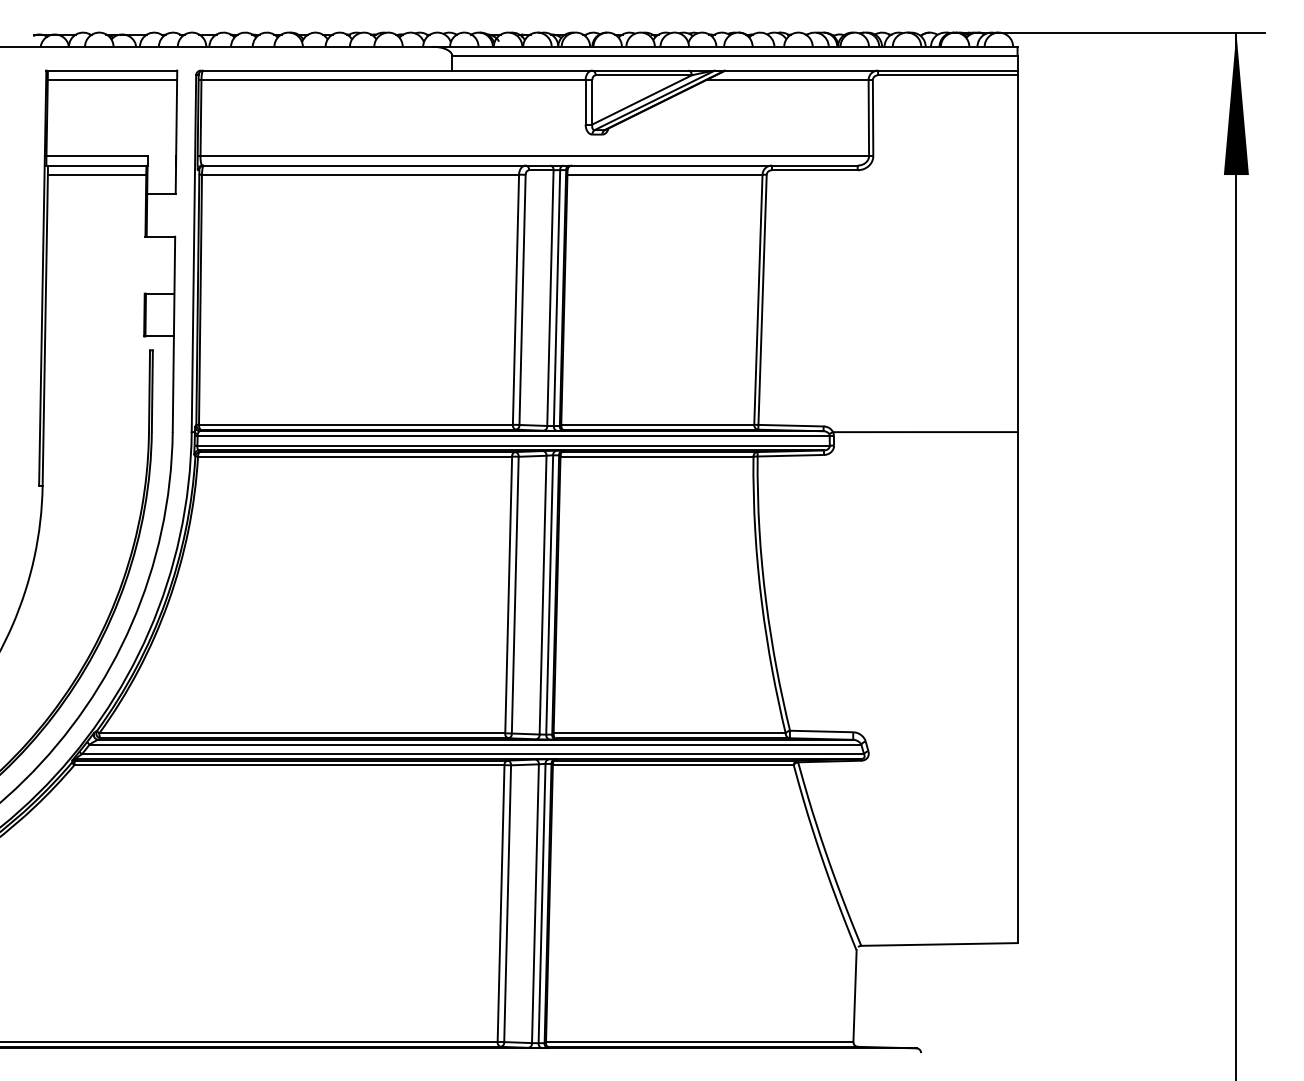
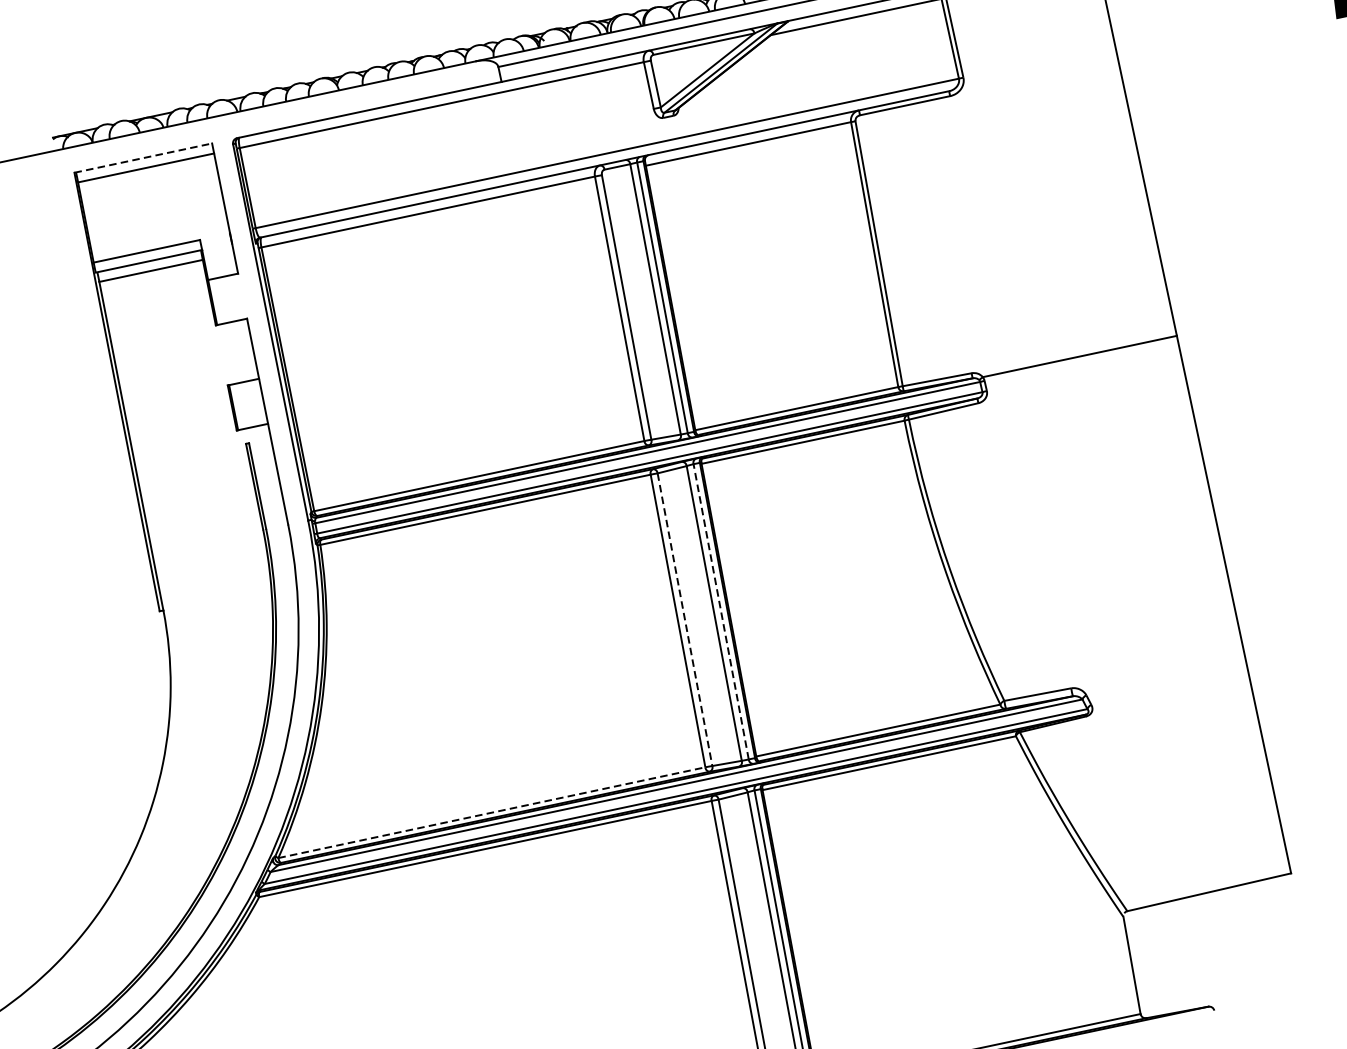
line: (112, 70) -> (144, 157), solid -> dashed
line: (549, 594) -> (720, 611), solid -> dashed
line: (515, 595) -> (685, 620), solid -> dashed
line: (302, 733) -> (492, 812), solid -> dashed

